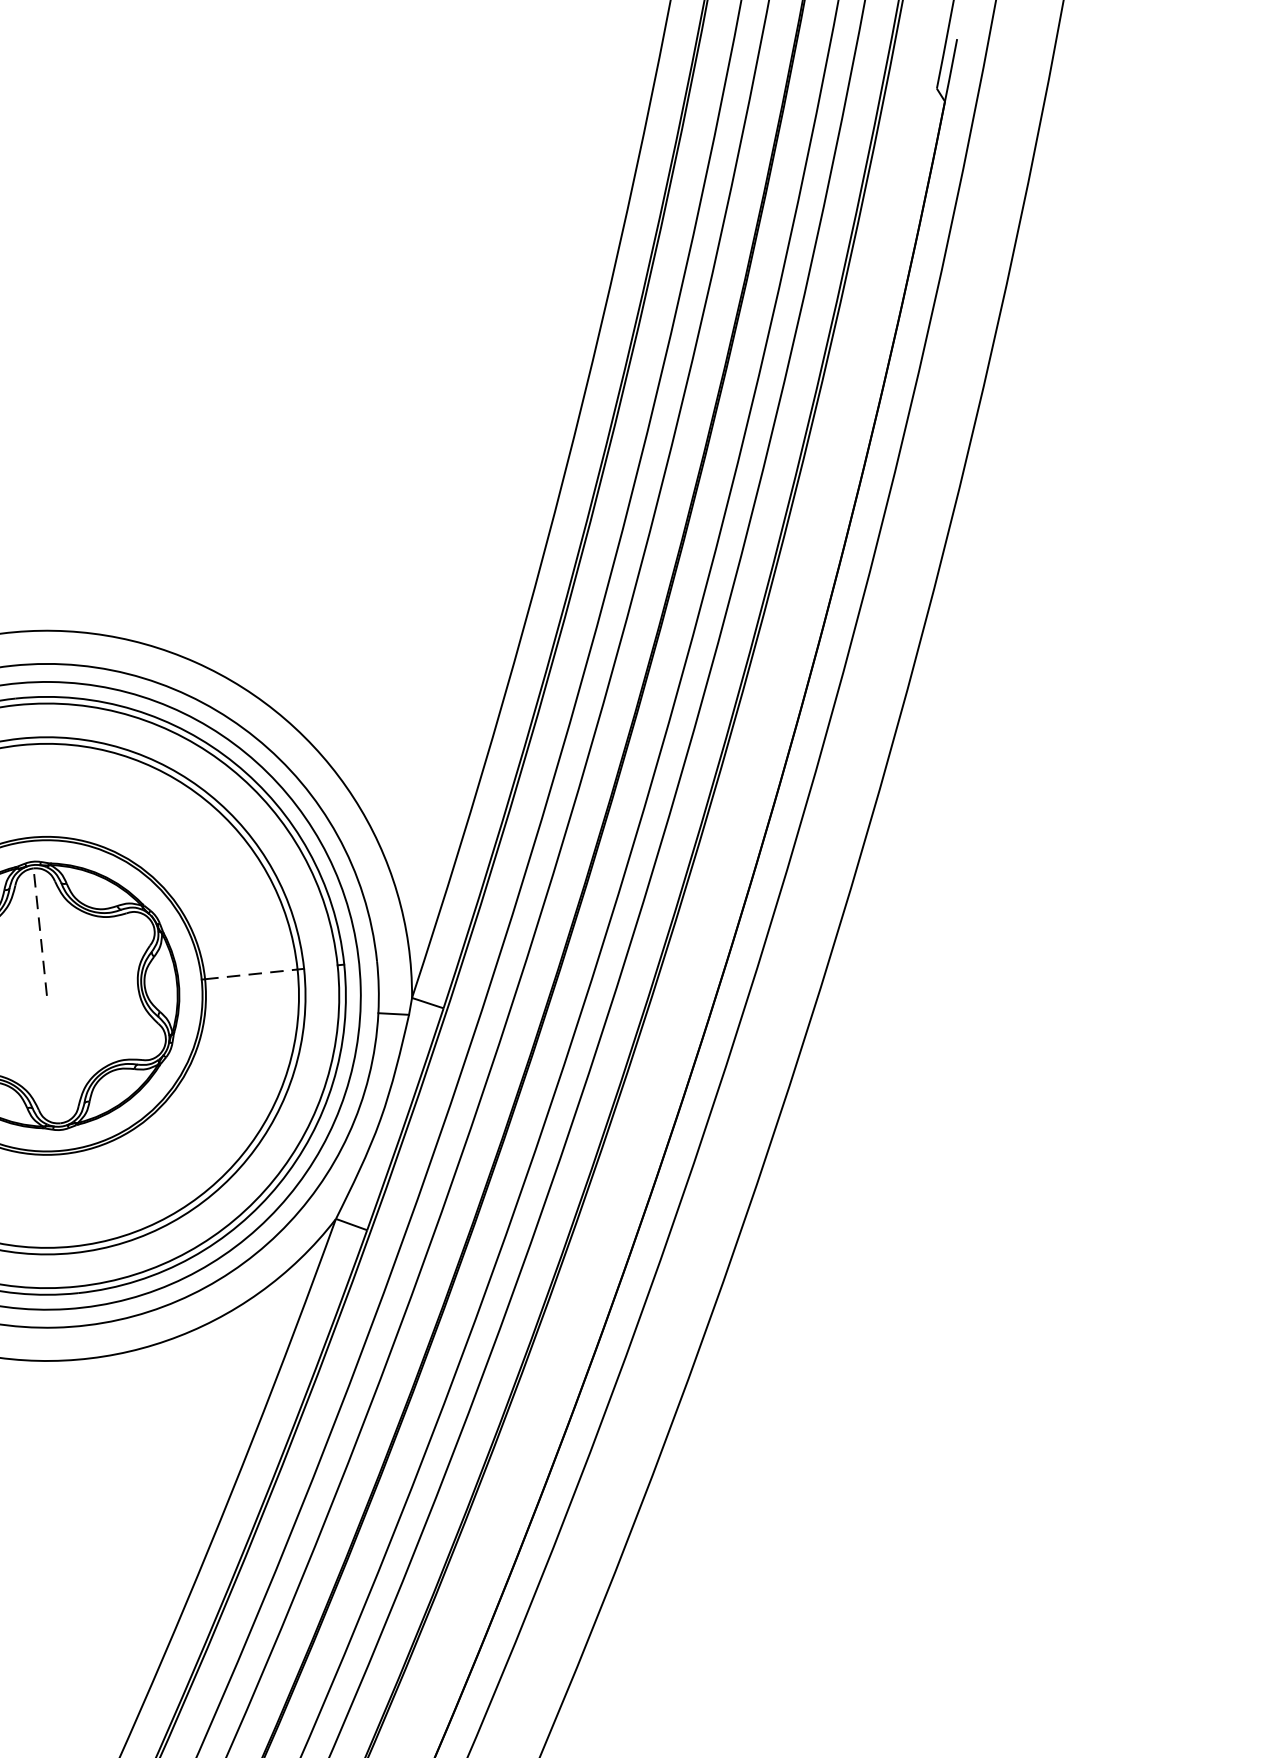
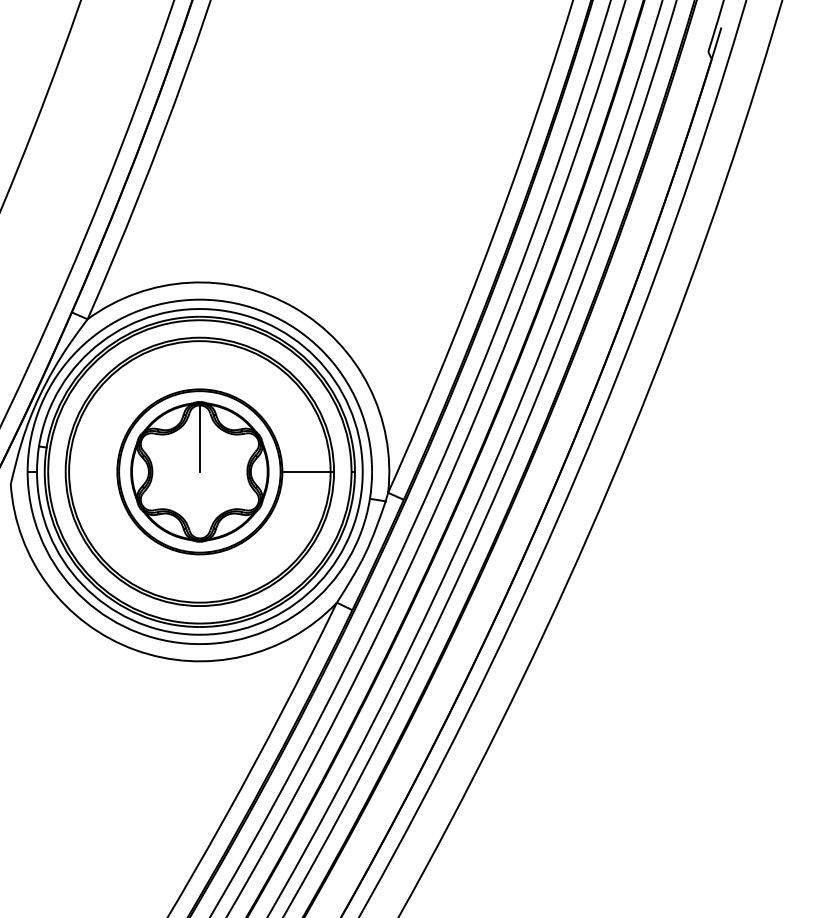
line: (39, 931) -> (199, 438), dashed -> solid
line: (253, 973) -> (307, 471), dashed -> solid

